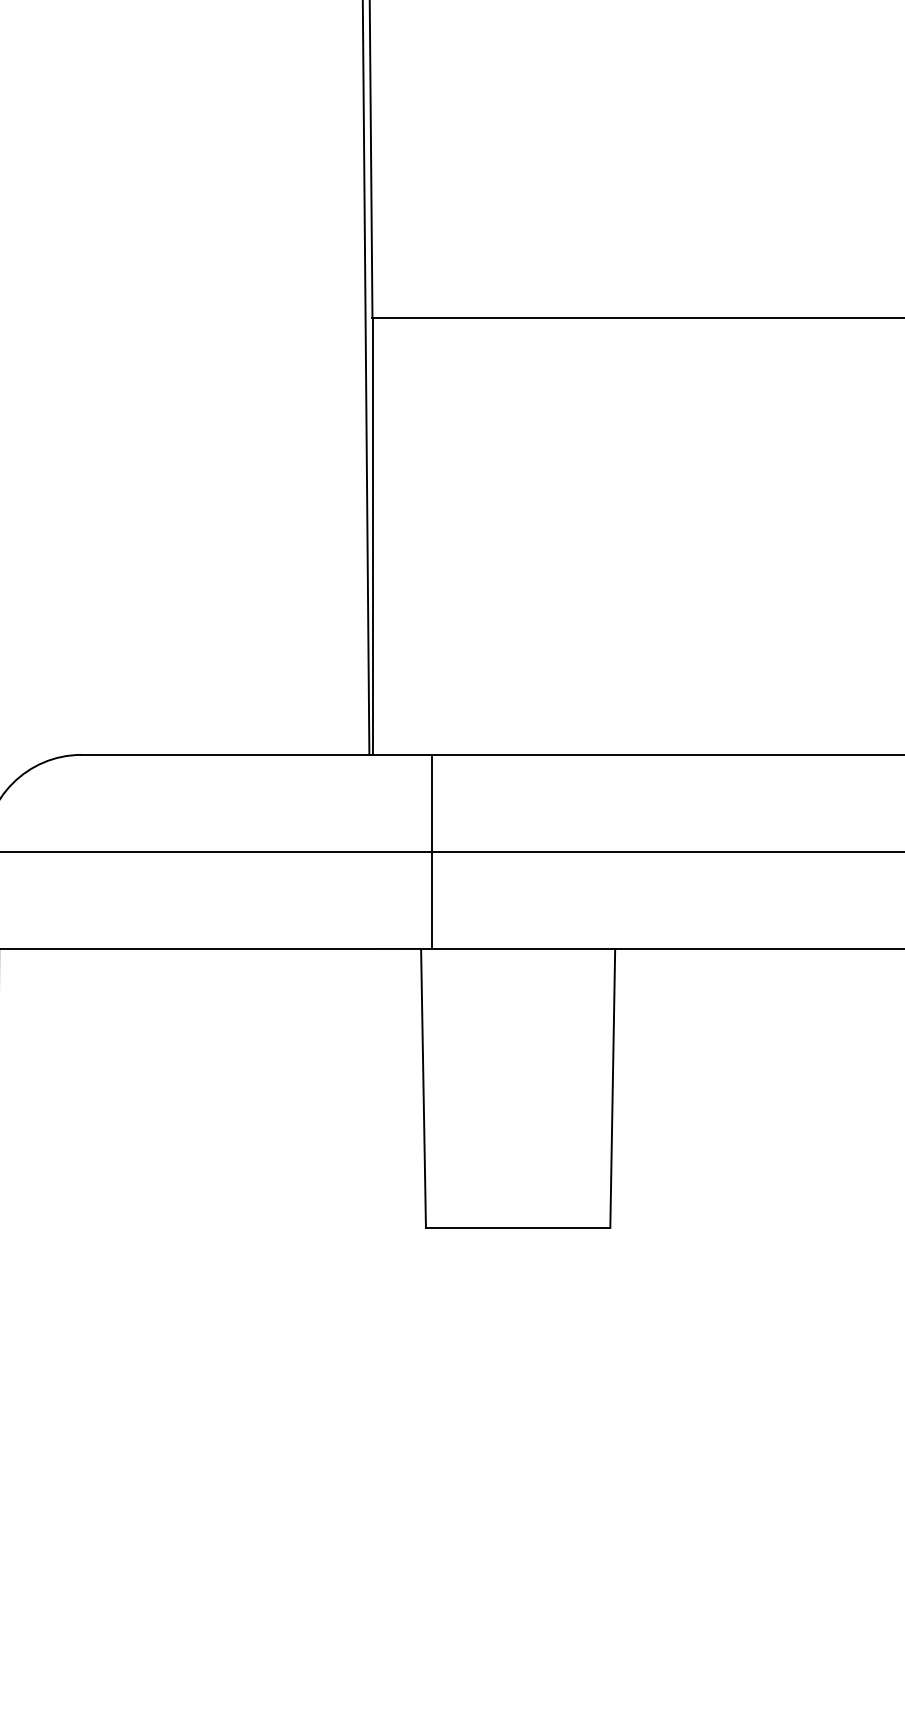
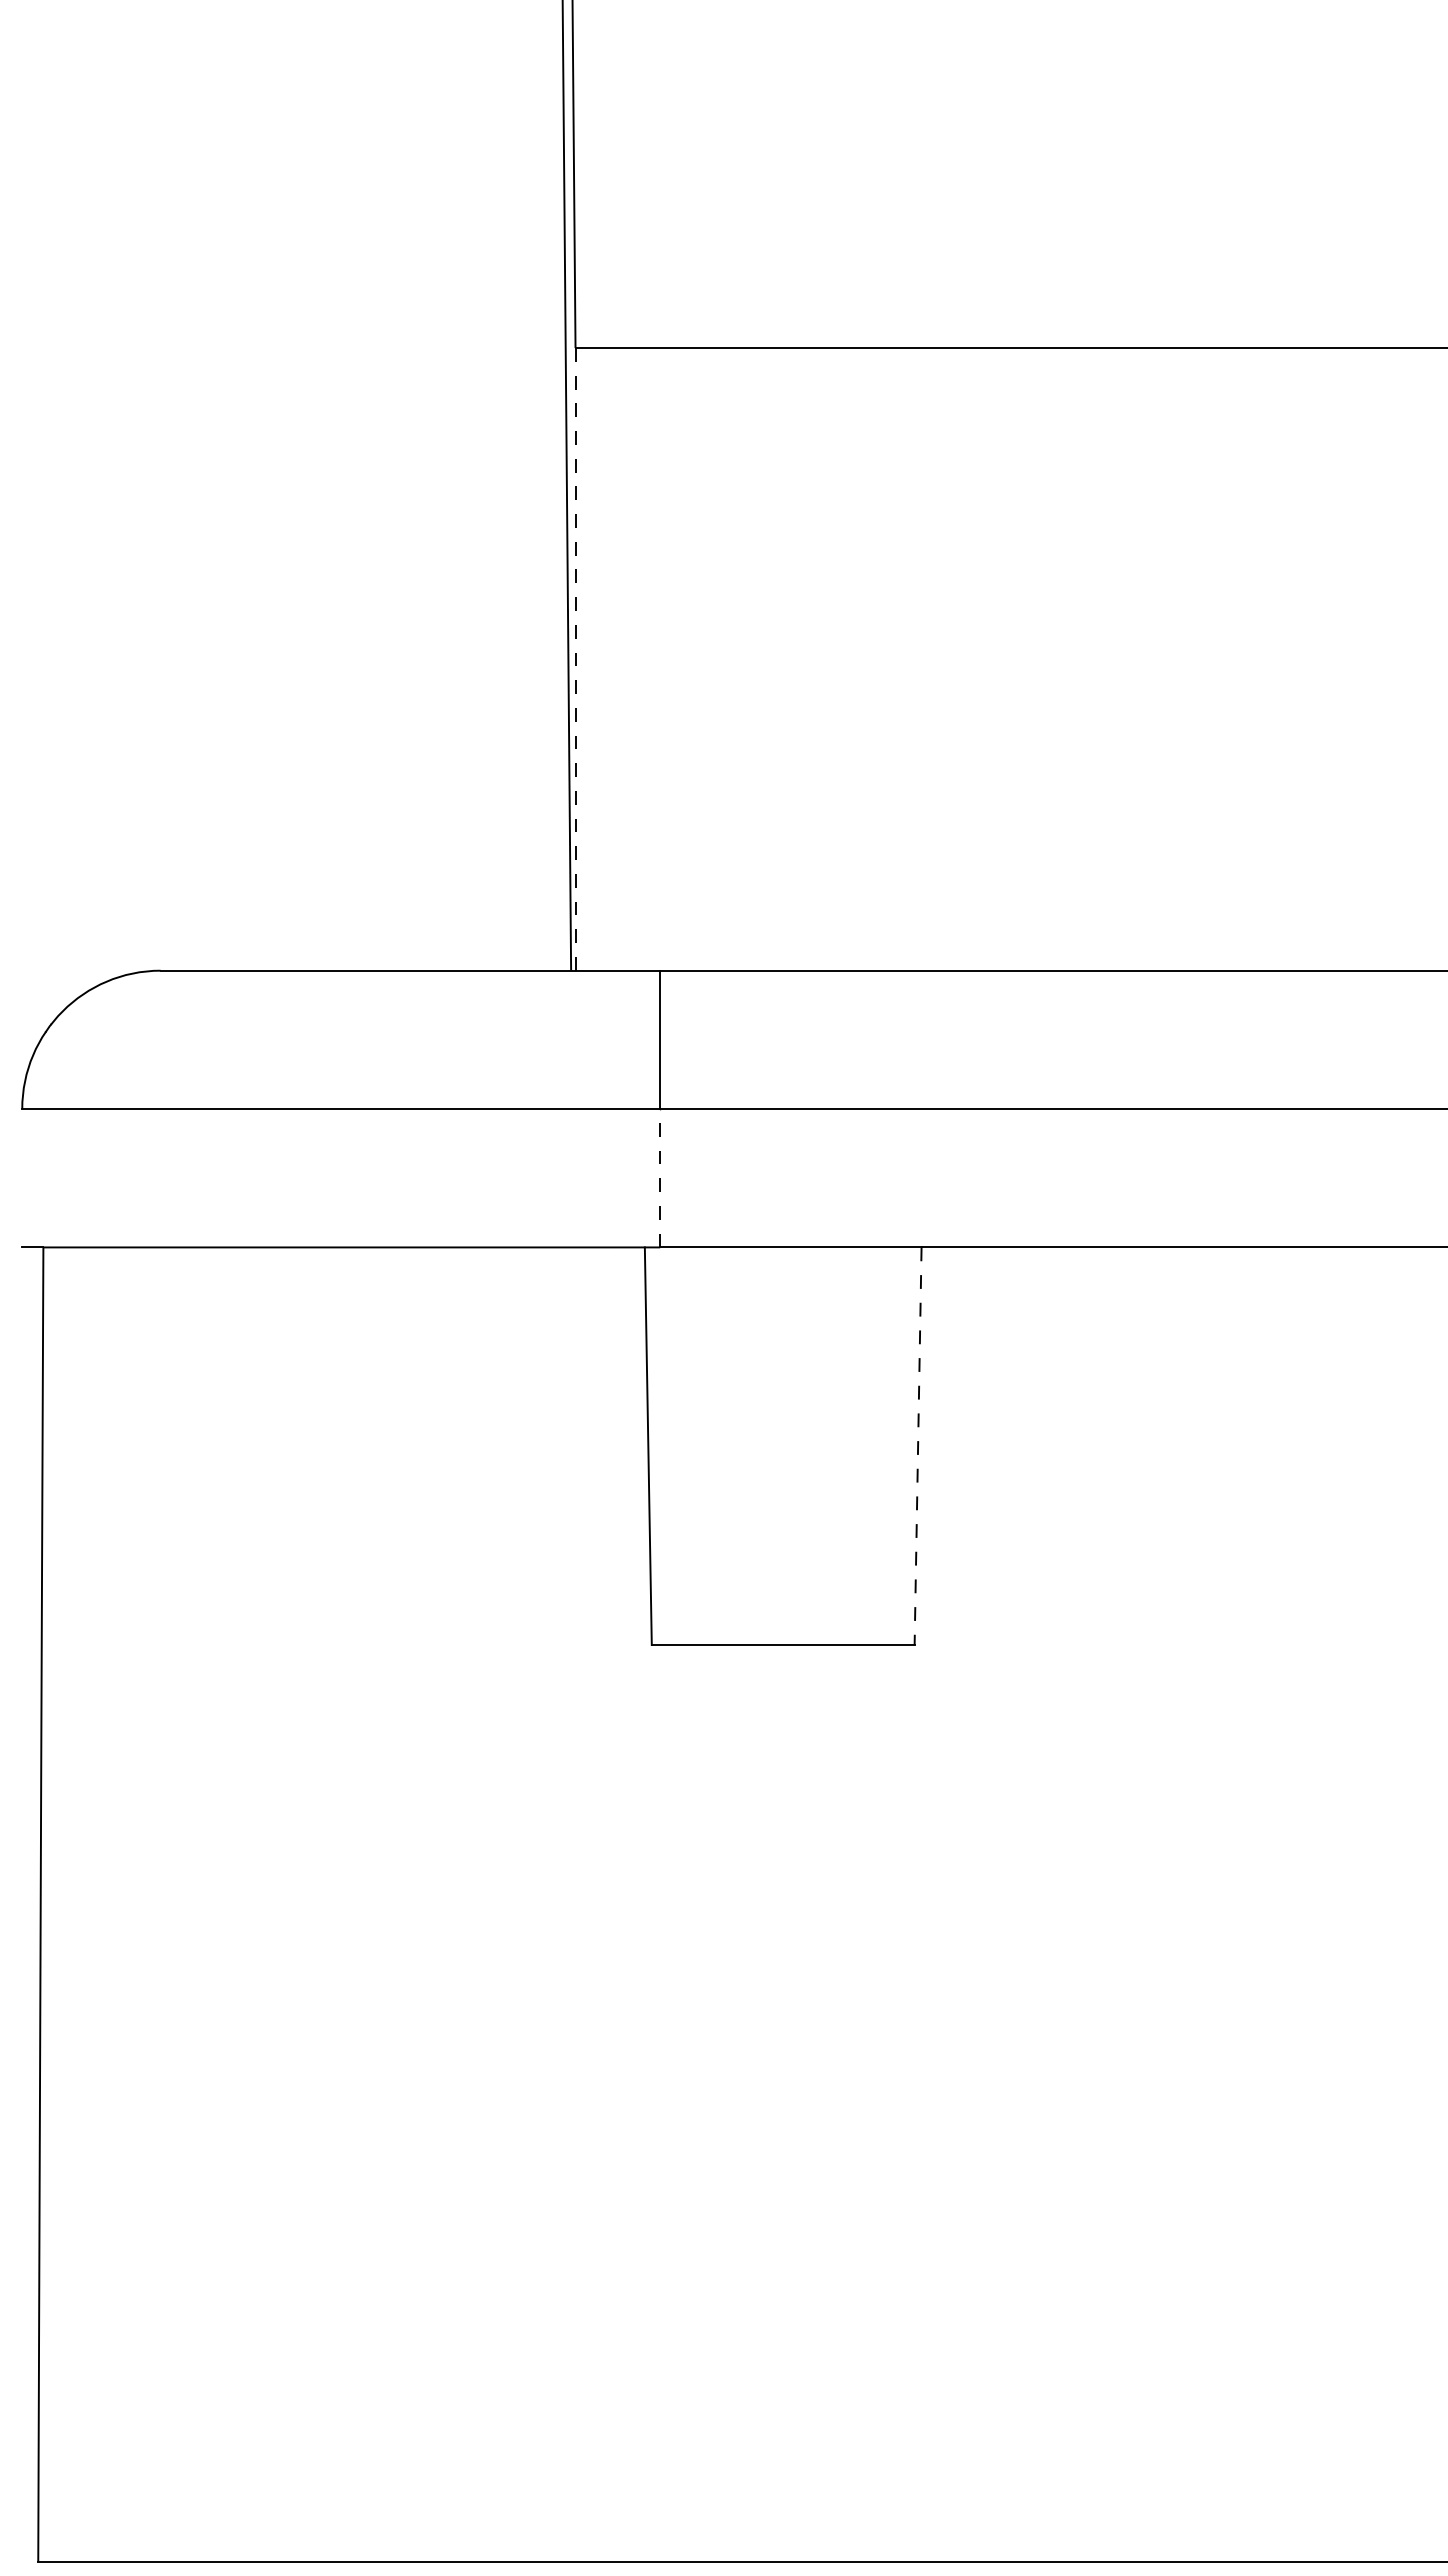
line: (372, 535) -> (575, 658), solid -> dashed
line: (432, 899) -> (660, 1177), solid -> dashed
line: (613, 1088) -> (918, 1446), solid -> dashed

